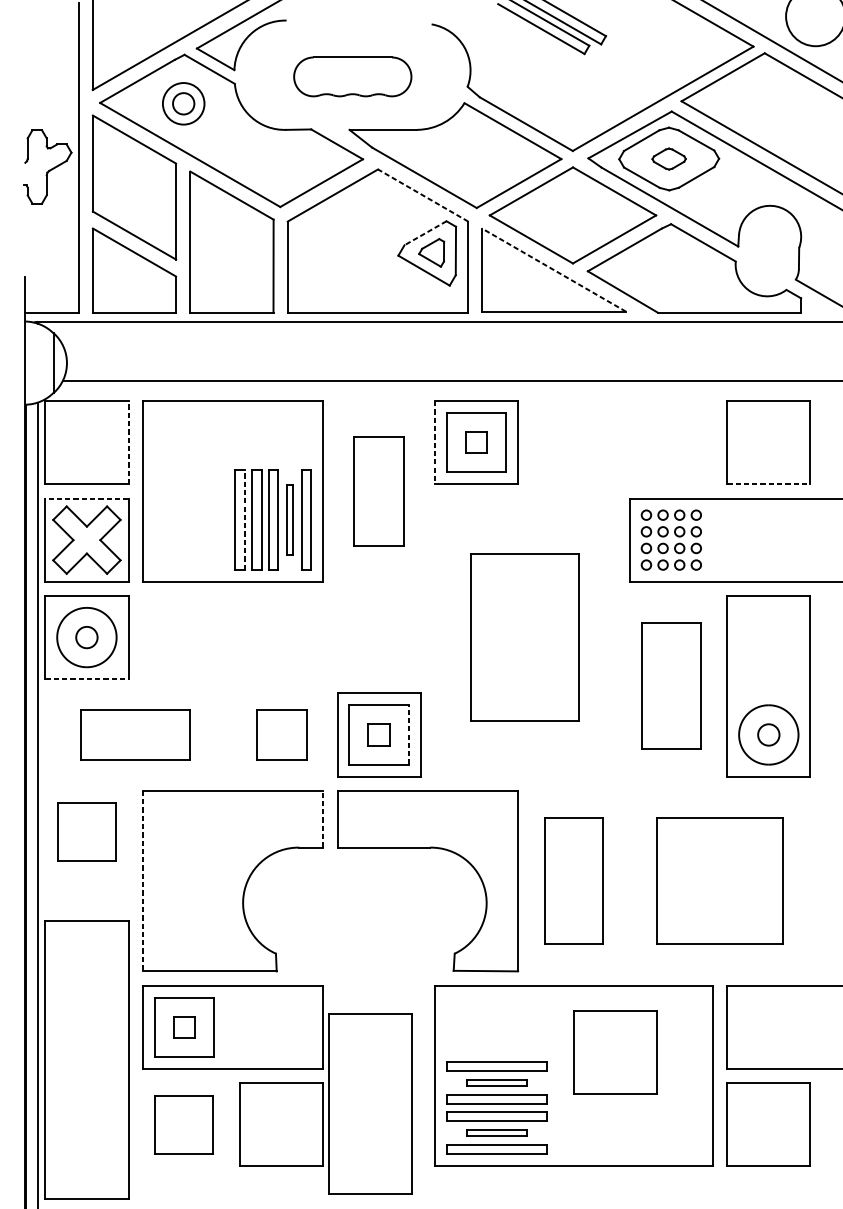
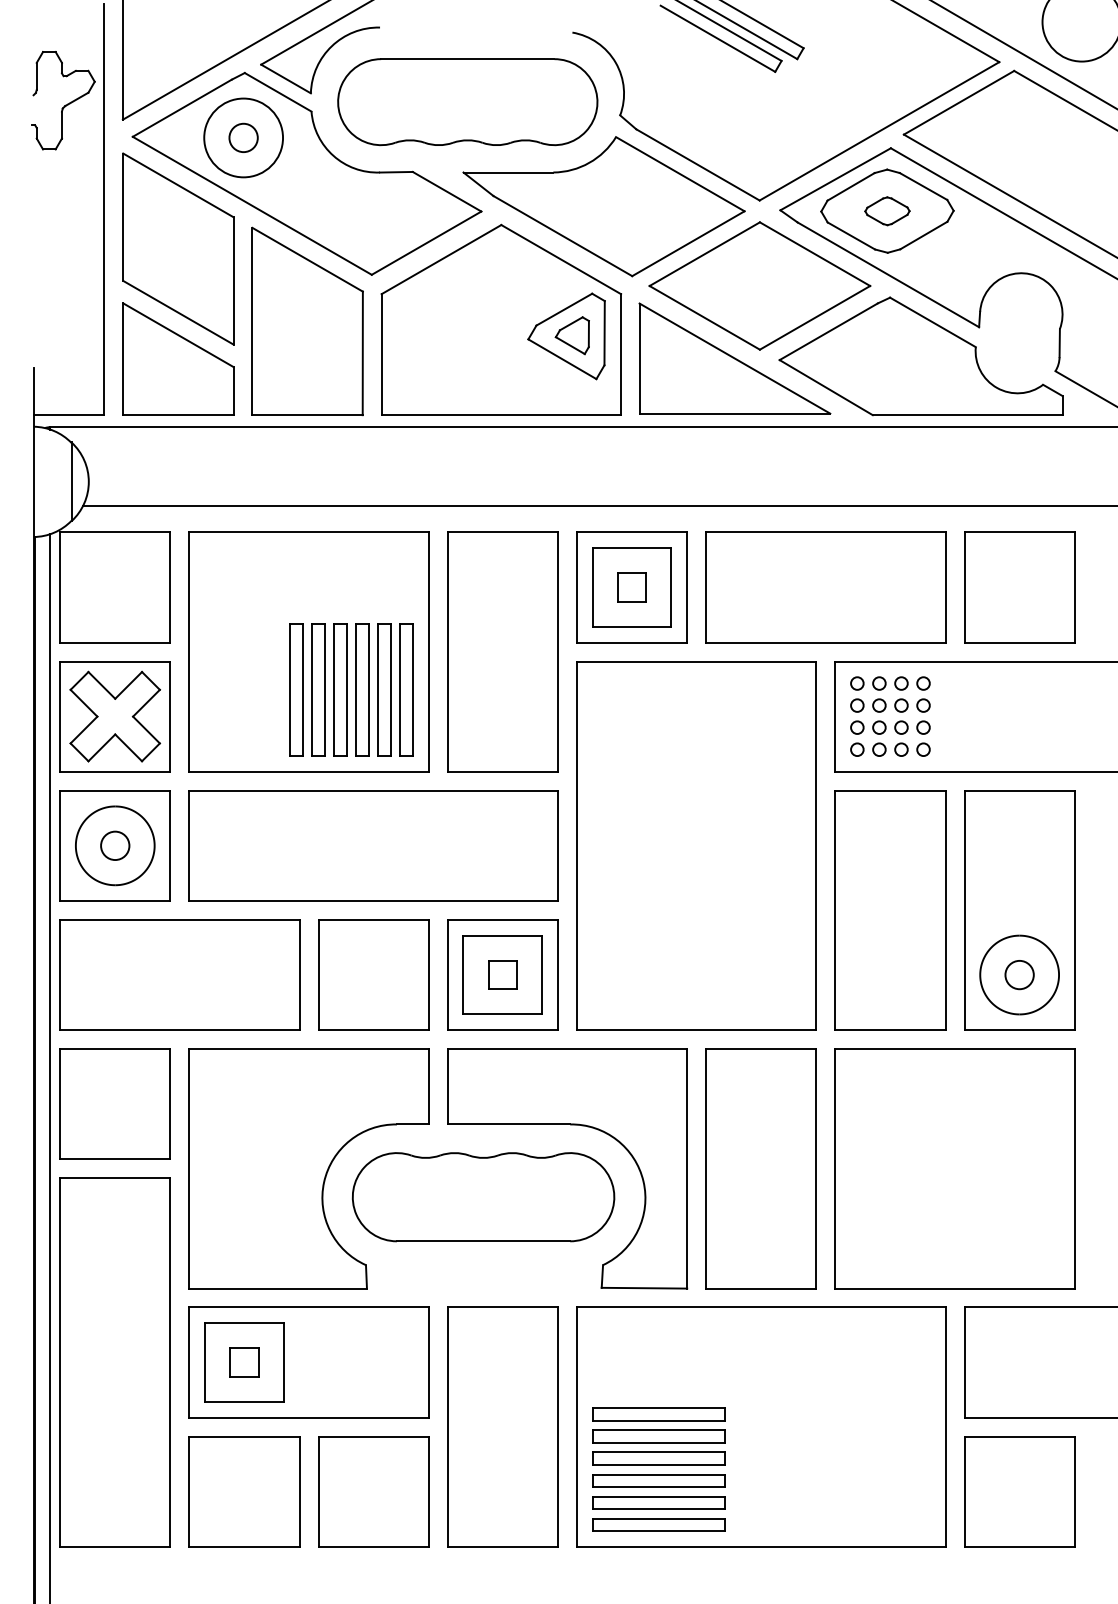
part: (352, 77) -> (467, 102), size x1.67
circle: (183, 103) -> (243, 137), size x1.43
part: (47, 166) -> (63, 100), moved
line: (422, 195) -> (560, 259), dashed -> solid
line: (424, 233) -> (563, 309), dashed -> solid
line: (553, 270) -> (734, 358), dashed -> solid
line: (128, 442) -> (170, 586), dashed -> solid
line: (434, 442) -> (576, 587), dashed -> solid
part: (622, 442) -> (825, 587), added
line: (769, 484) -> (1020, 642), dashed -> solid
part: (378, 491) -> (502, 651), size x1.67
line: (86, 498) -> (114, 661), dashed -> solid
part: (223, 519) -> (296, 689), added
line: (244, 519) -> (324, 689), dashed -> solid
part: (289, 519) -> (384, 689), size x1.43
part: (281, 637) -> (373, 845), added
part: (525, 637) -> (696, 845), size x1.67
line: (87, 678) -> (115, 900), dashed -> solid
part: (671, 686) -> (890, 910), size x1.43
part: (135, 734) -> (179, 974), size x1.67
part: (281, 734) -> (373, 974), size x1.67
line: (409, 734) -> (542, 974), dashed -> solid
line: (323, 819) -> (428, 1086), dashed -> solid
part: (86, 831) -> (114, 1103), size x1.43
line: (142, 880) -> (189, 1168), dashed -> solid
part: (573, 880) -> (760, 1168), size x1.43
part: (719, 880) -> (954, 1168), size x1.43
part: (364, 902) -> (483, 1197), added
part: (615, 1051) -> (816, 1395), removed
part: (86, 1059) -> (114, 1362), moved
part: (496, 1082) -> (658, 1436), size x1.67
part: (370, 1103) -> (502, 1426), moved
part: (184, 1124) -> (244, 1491), size x1.43
part: (496, 1132) -> (658, 1502), size x1.67

